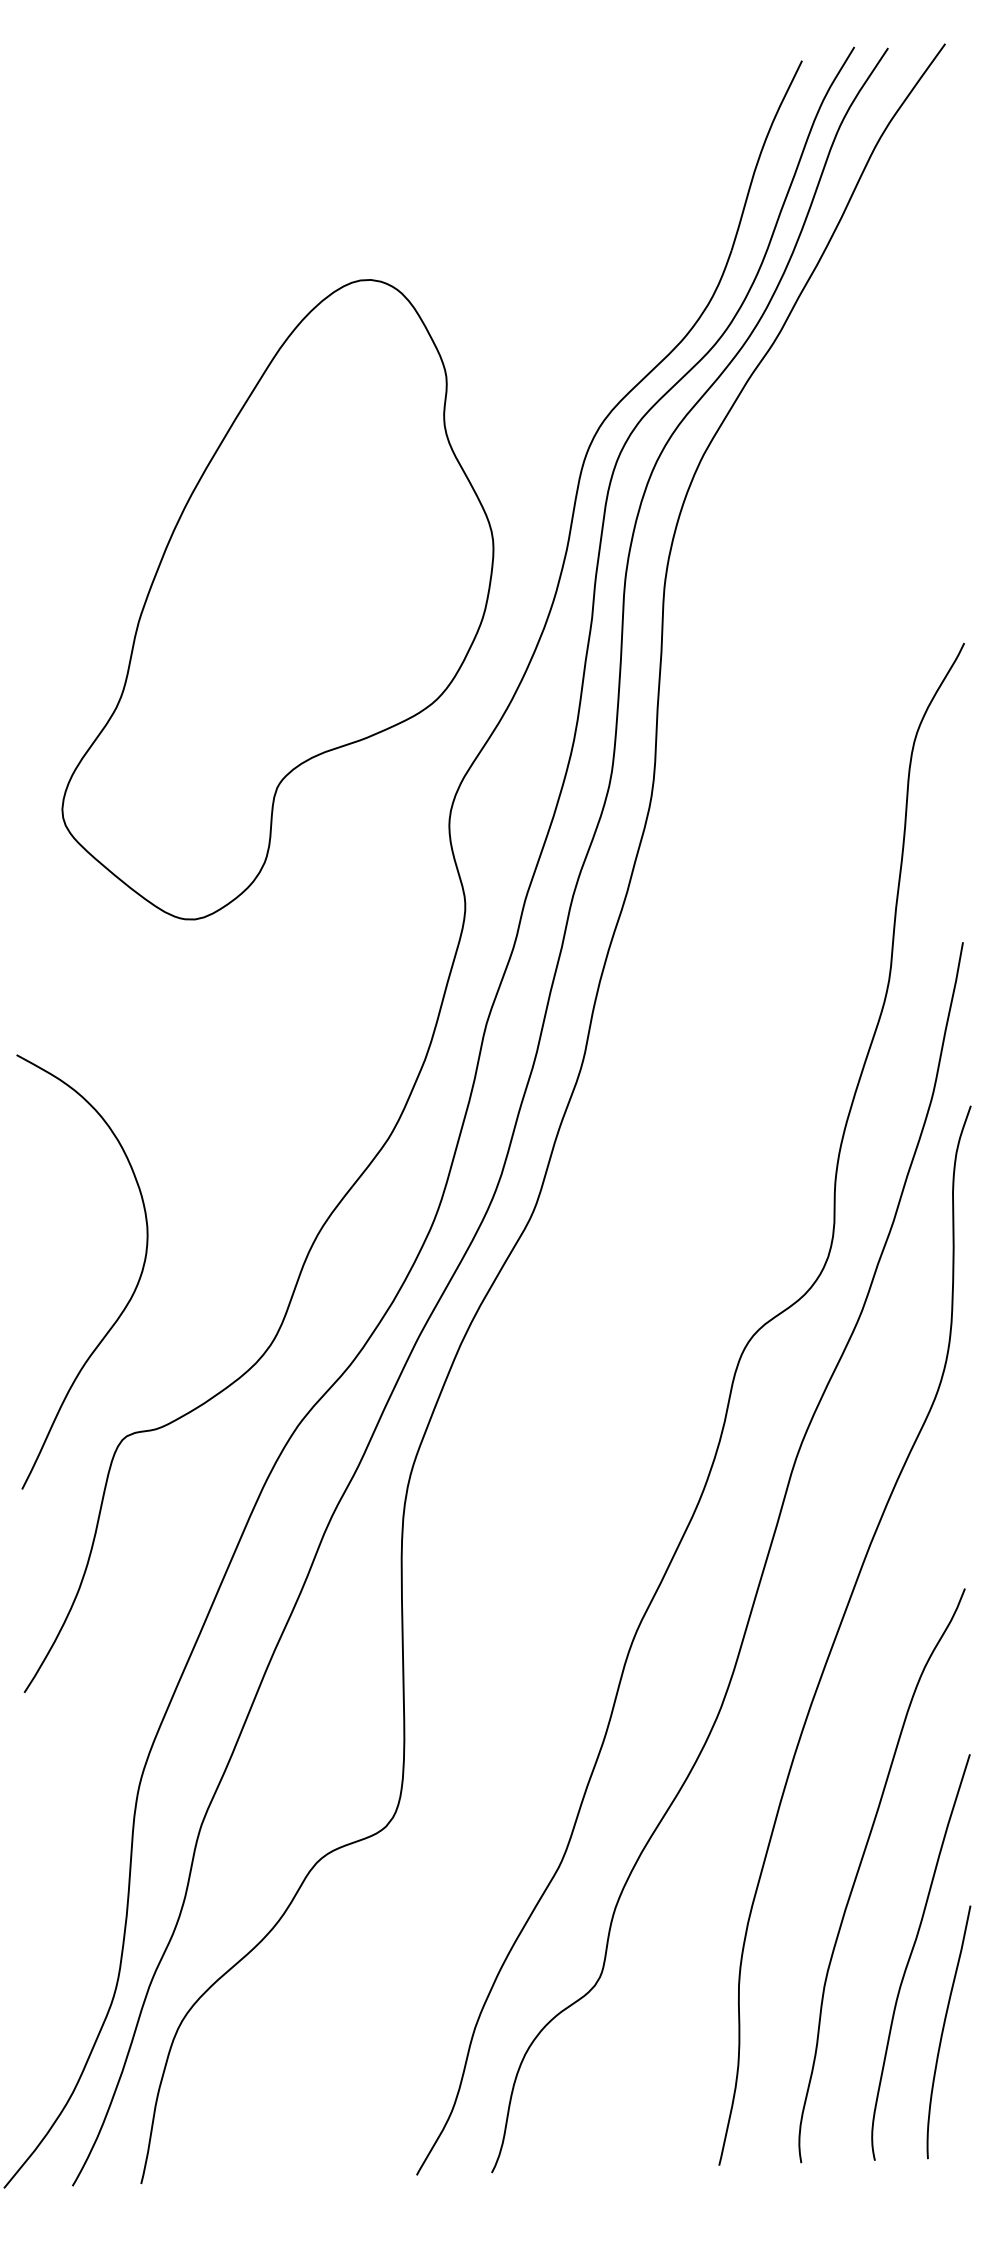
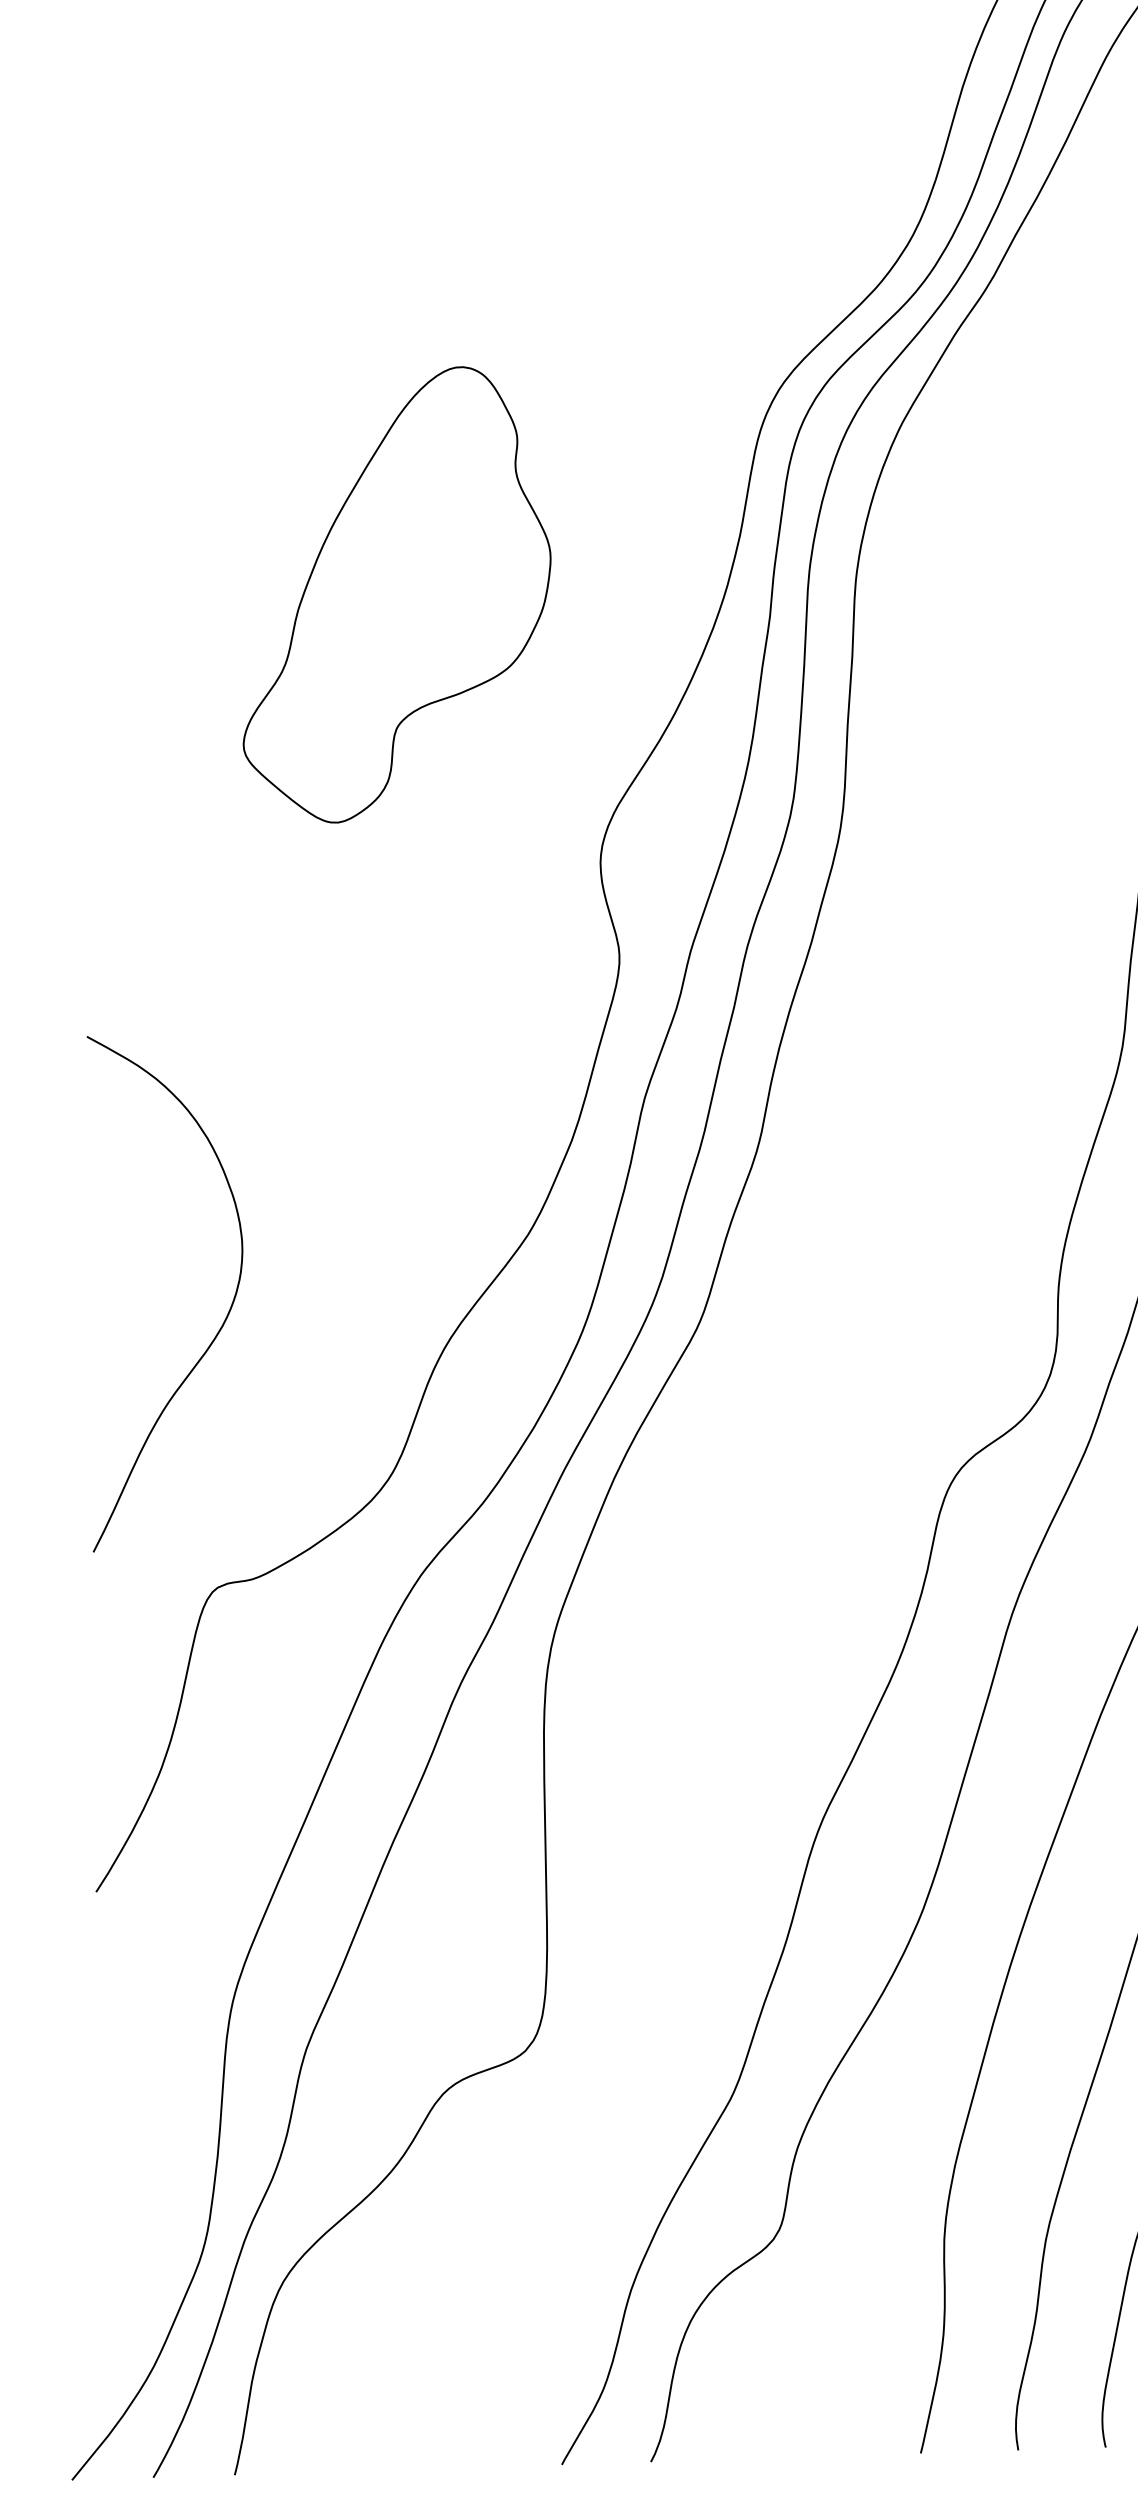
part: (277, 599) -> (396, 594), size x0.6
curve: (128, 1300) -> (219, 1328), moved

